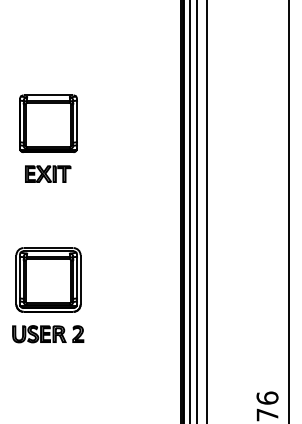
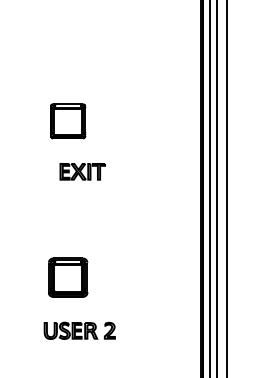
part: (48, 123) -> (68, 121), size x0.6
part: (48, 173) -> (83, 171), moved
part: (48, 279) -> (68, 277), size x0.6
part: (48, 334) -> (80, 331), moved

